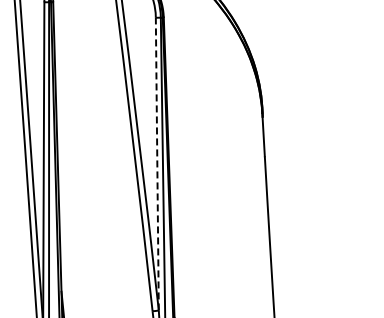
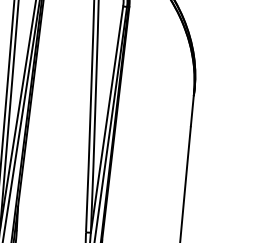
line: (157, 163) -> (107, 119), dashed -> solid

